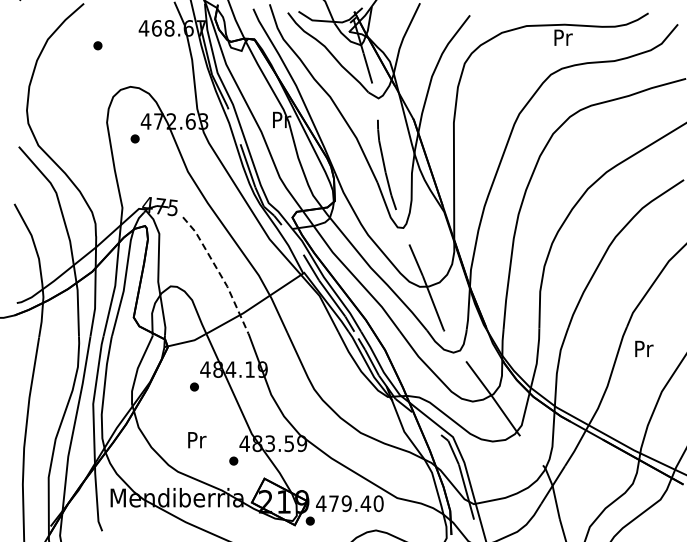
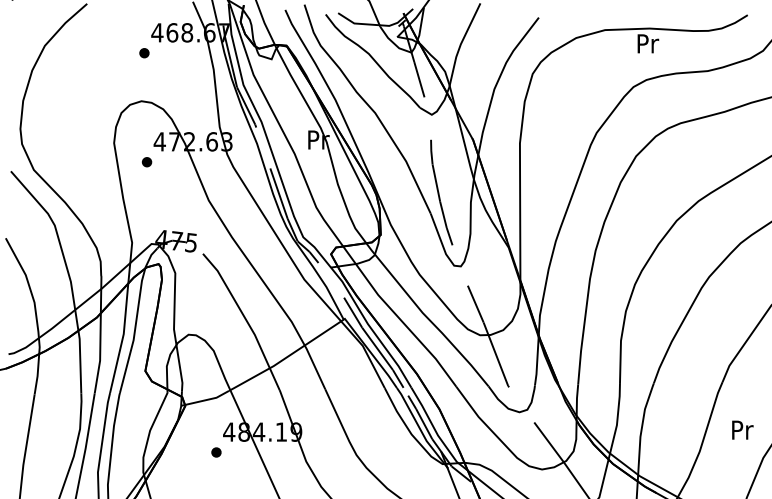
part: (97, 45) -> (143, 52), moved
line: (219, 272) -> (245, 318), dashed -> solid
text: (644, 348) -> (742, 429), moved

